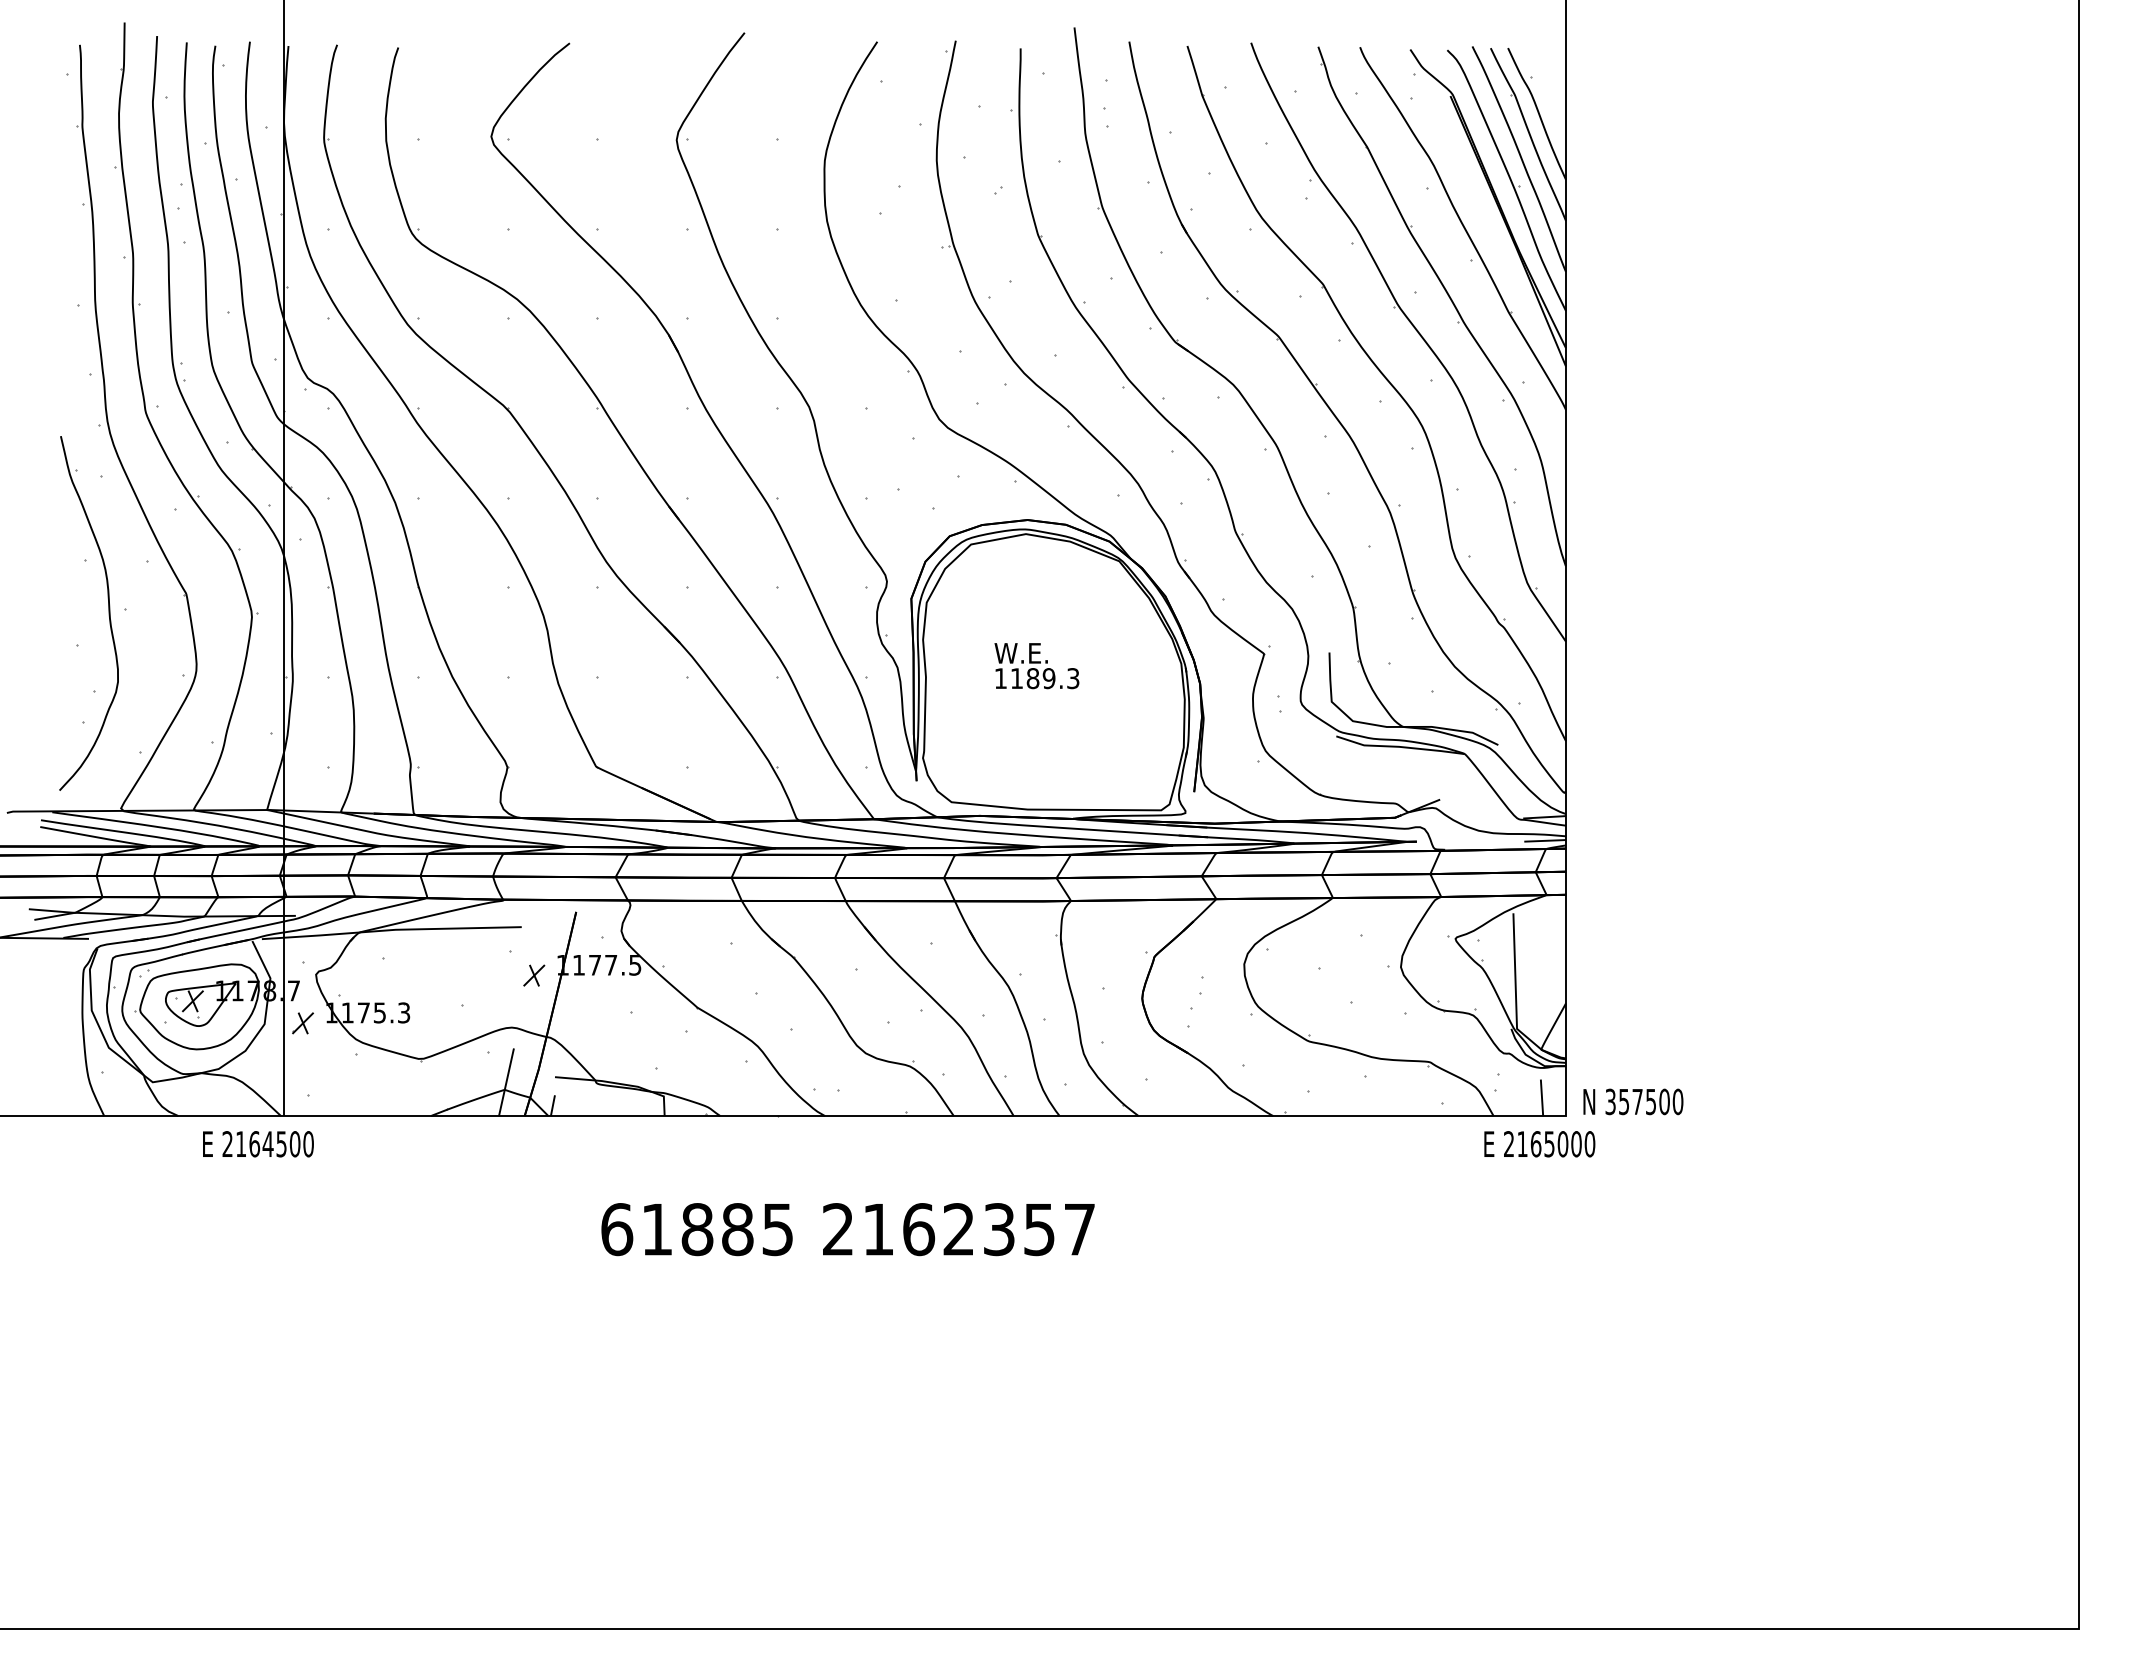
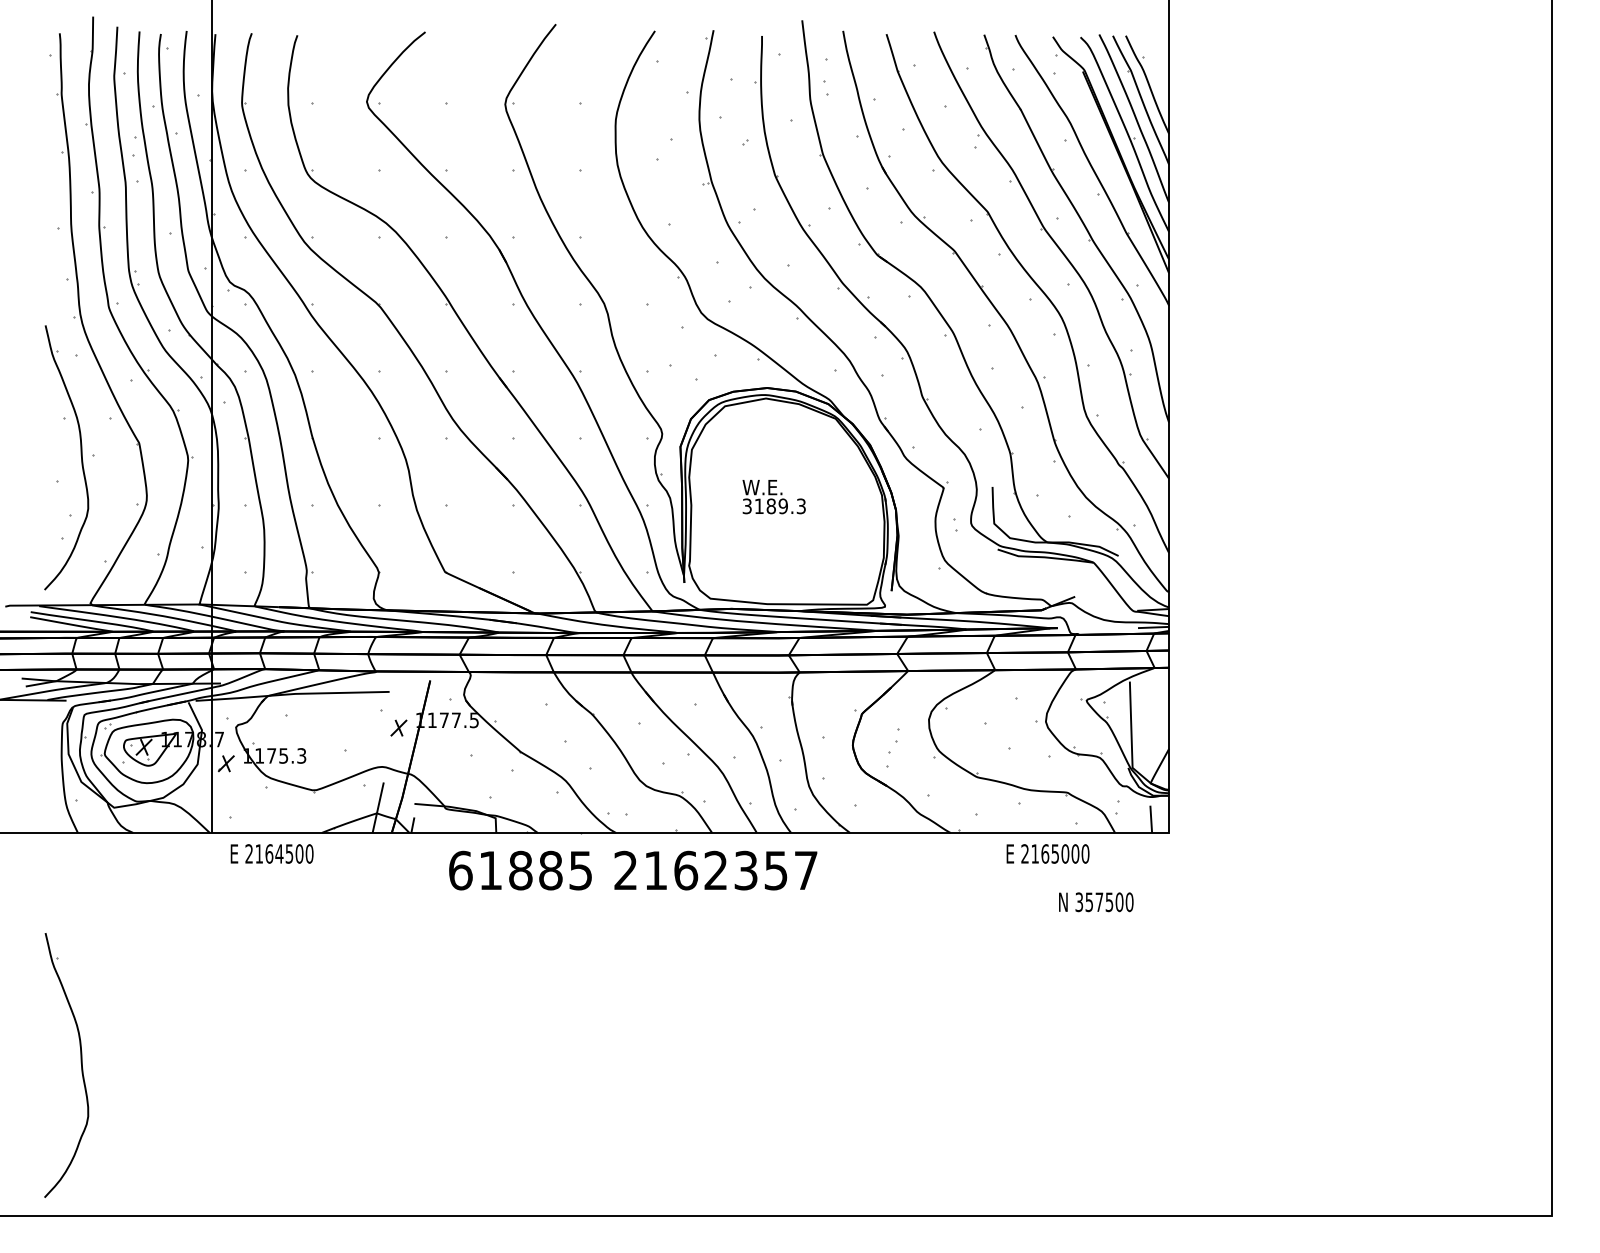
text: (1000, 678) -> (746, 506), 1189.3 -> 3189.3
text: (1633, 1101) -> (1096, 901), moved
text: (258, 1144) -> (272, 854), moved
text: (1539, 1144) -> (1047, 854), moved
text: (847, 1229) -> (632, 870), moved
part: (108, 1427) -> (81, 1065), added

